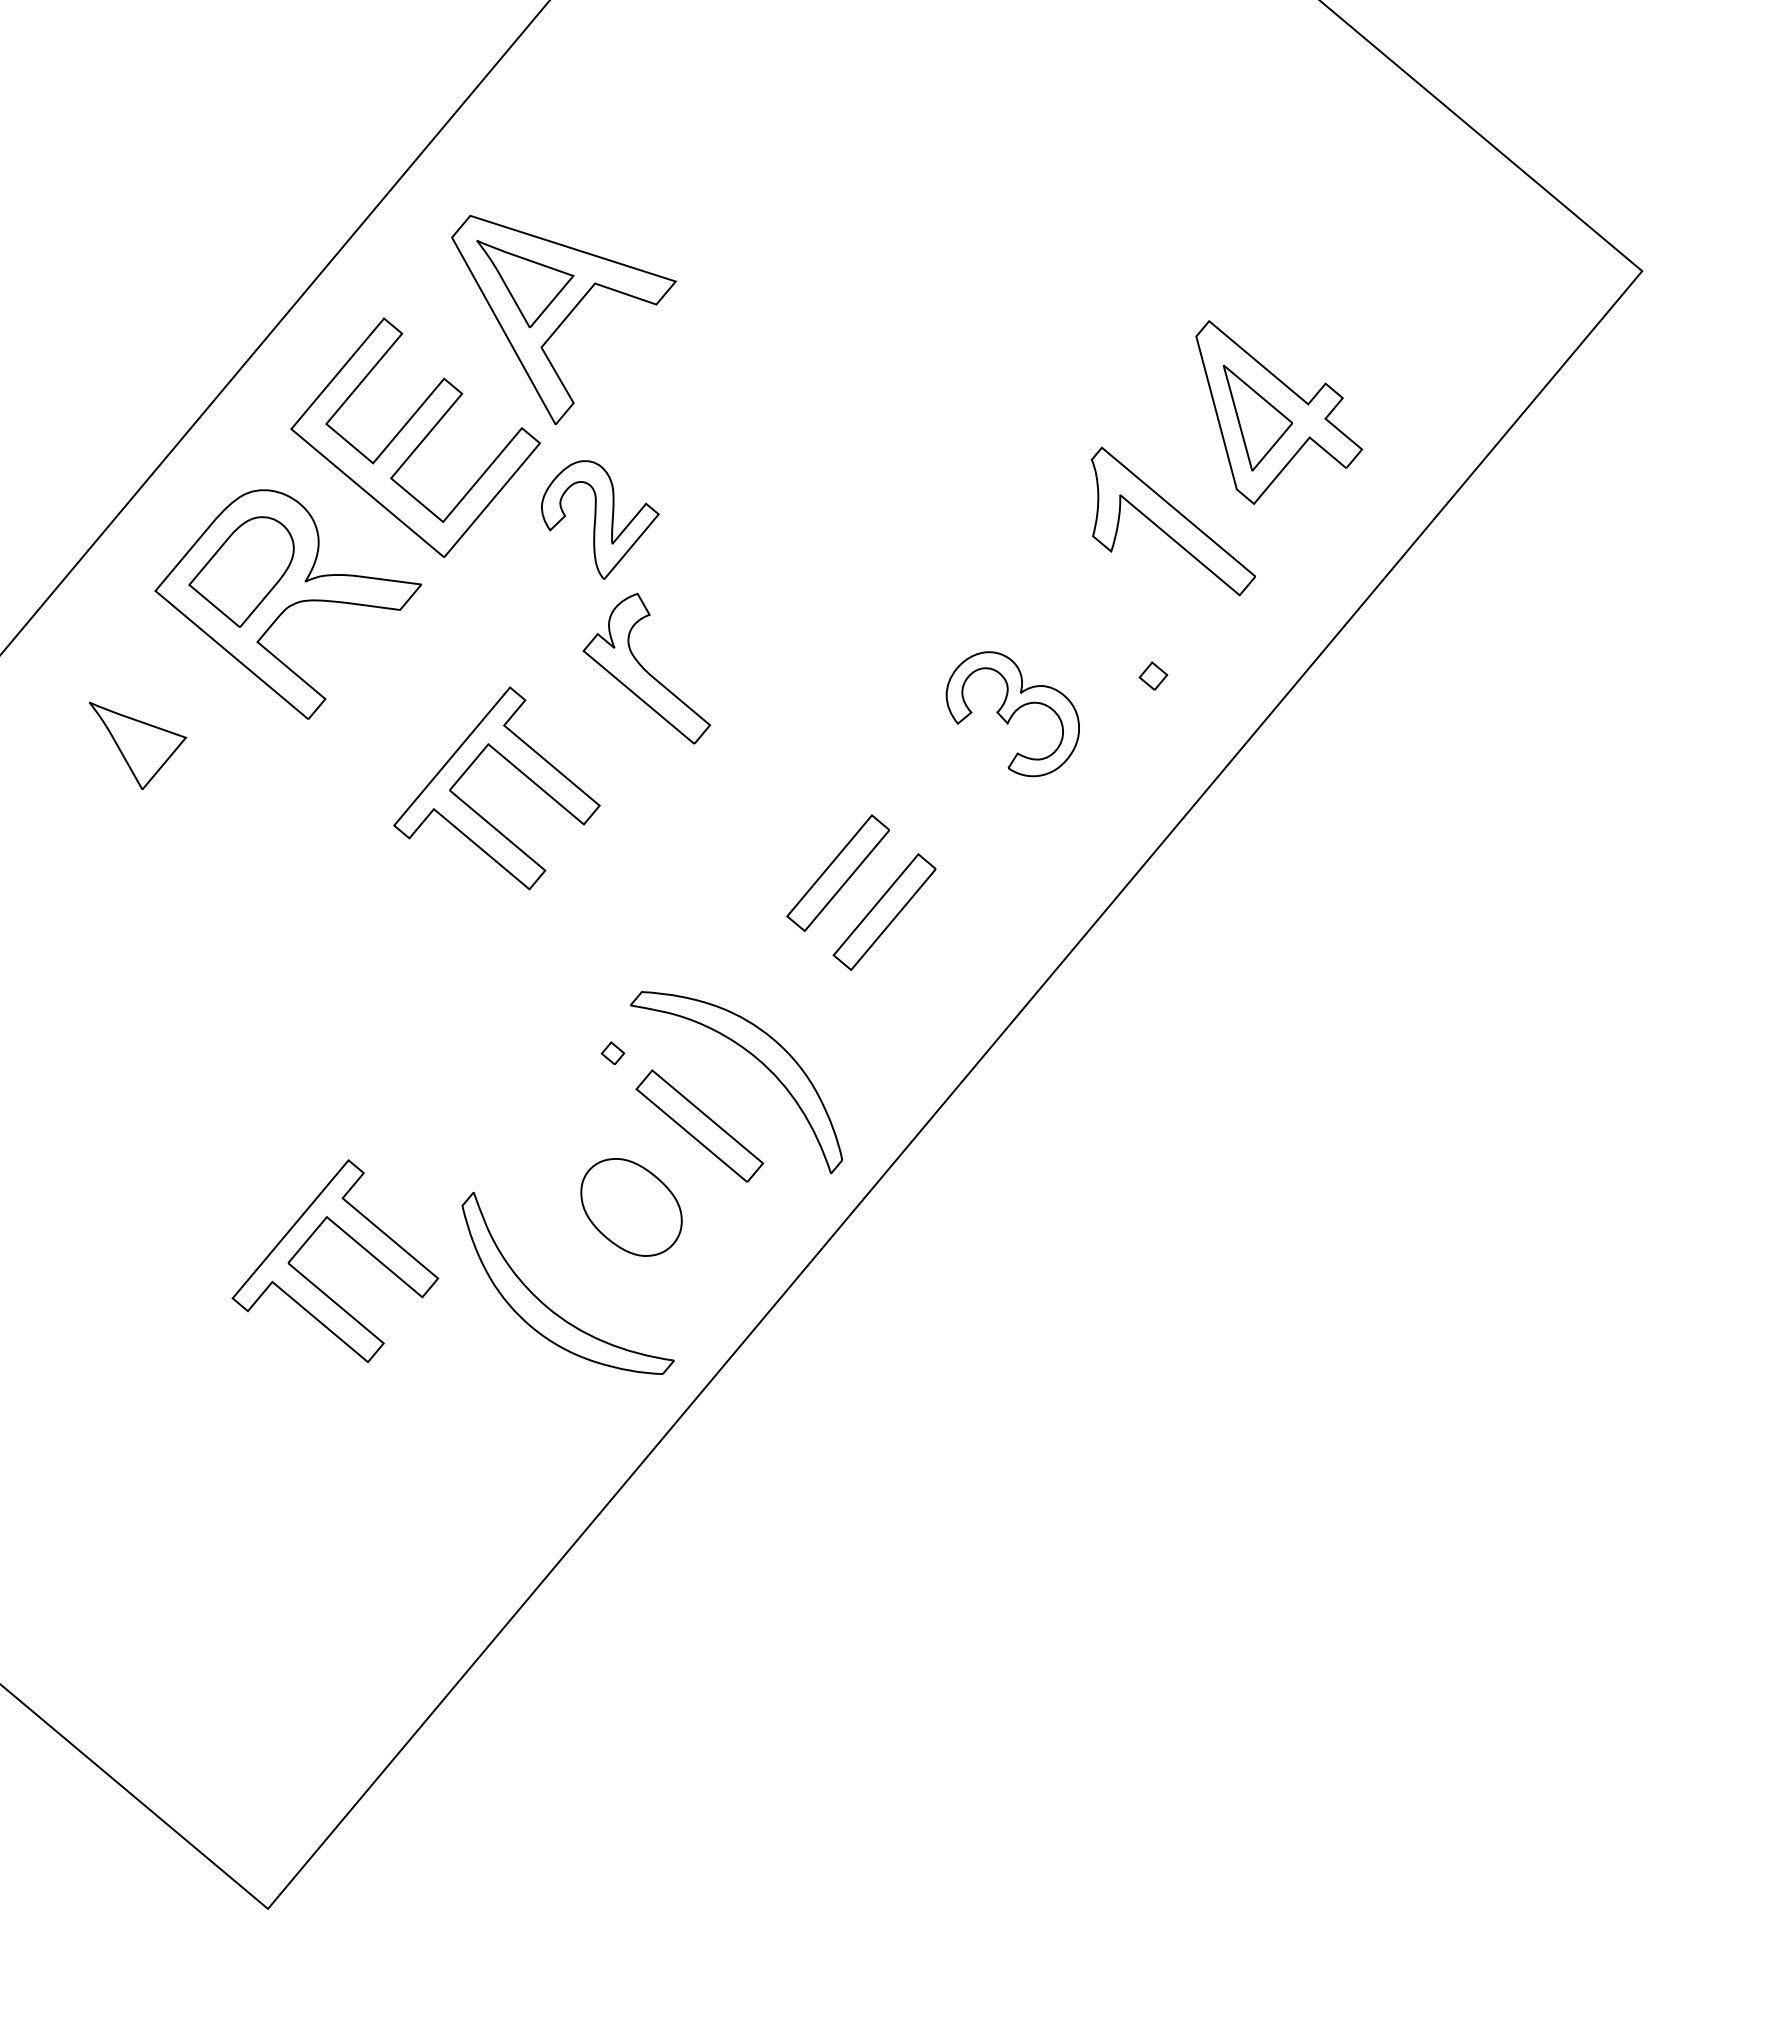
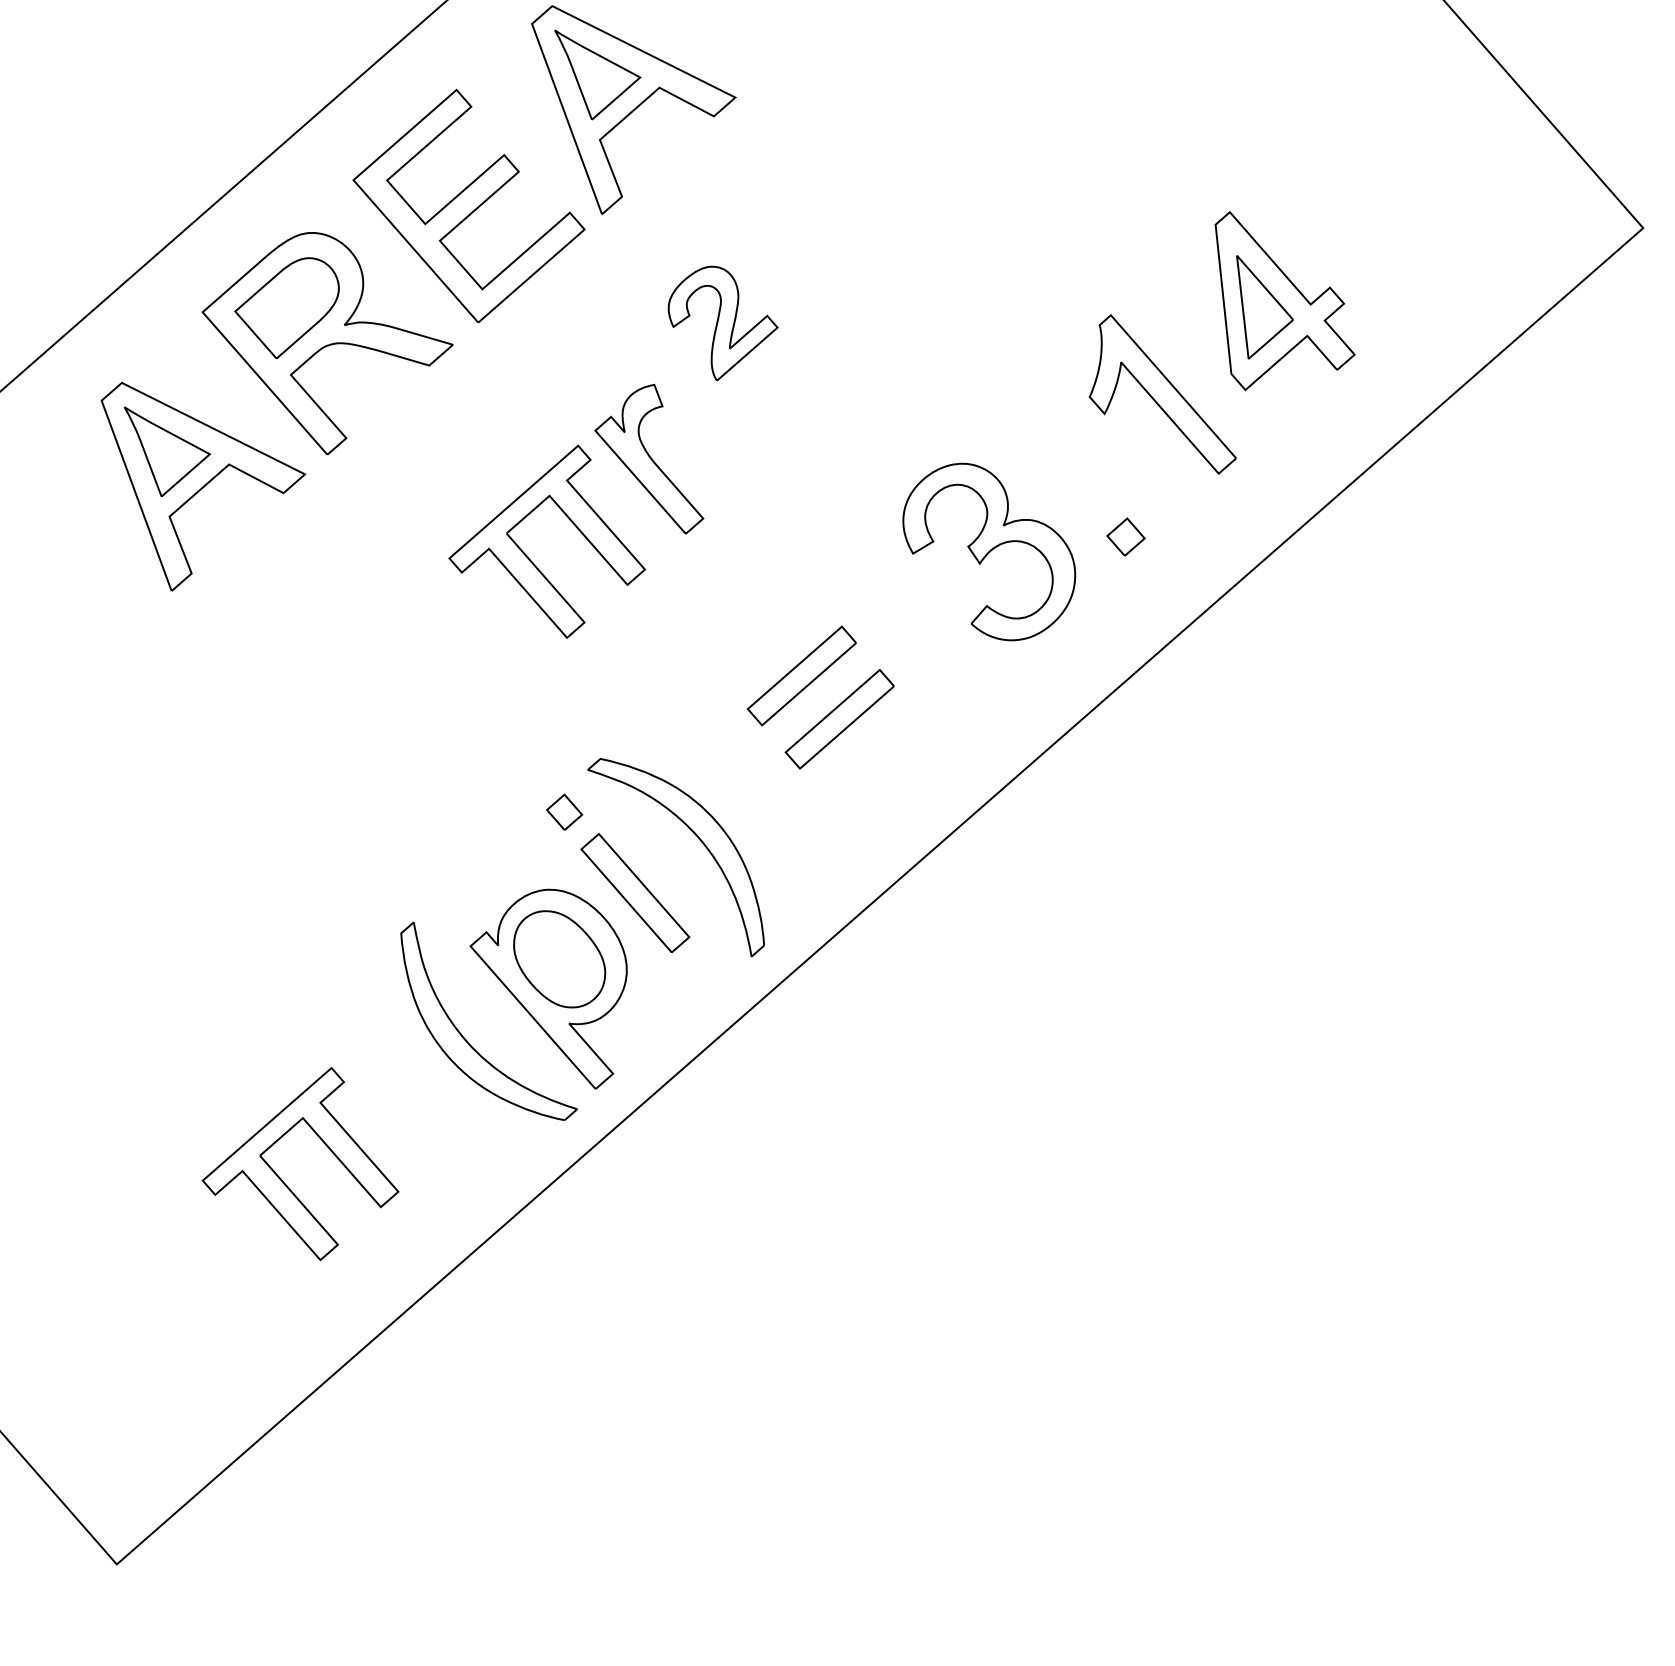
part: (600, 519) -> (722, 324), moved
part: (1153, 675) -> (1126, 536), size x1.43
part: (1012, 713) -> (988, 551), size x1.43
part: (515, 768) -> (571, 522), moved
part: (176, 781) -> (194, 493), added
part: (612, 1053) -> (564, 812), size x1.67
part: (620, 1235) -> (545, 984), added
part: (350, 1238) -> (321, 1141), moved

